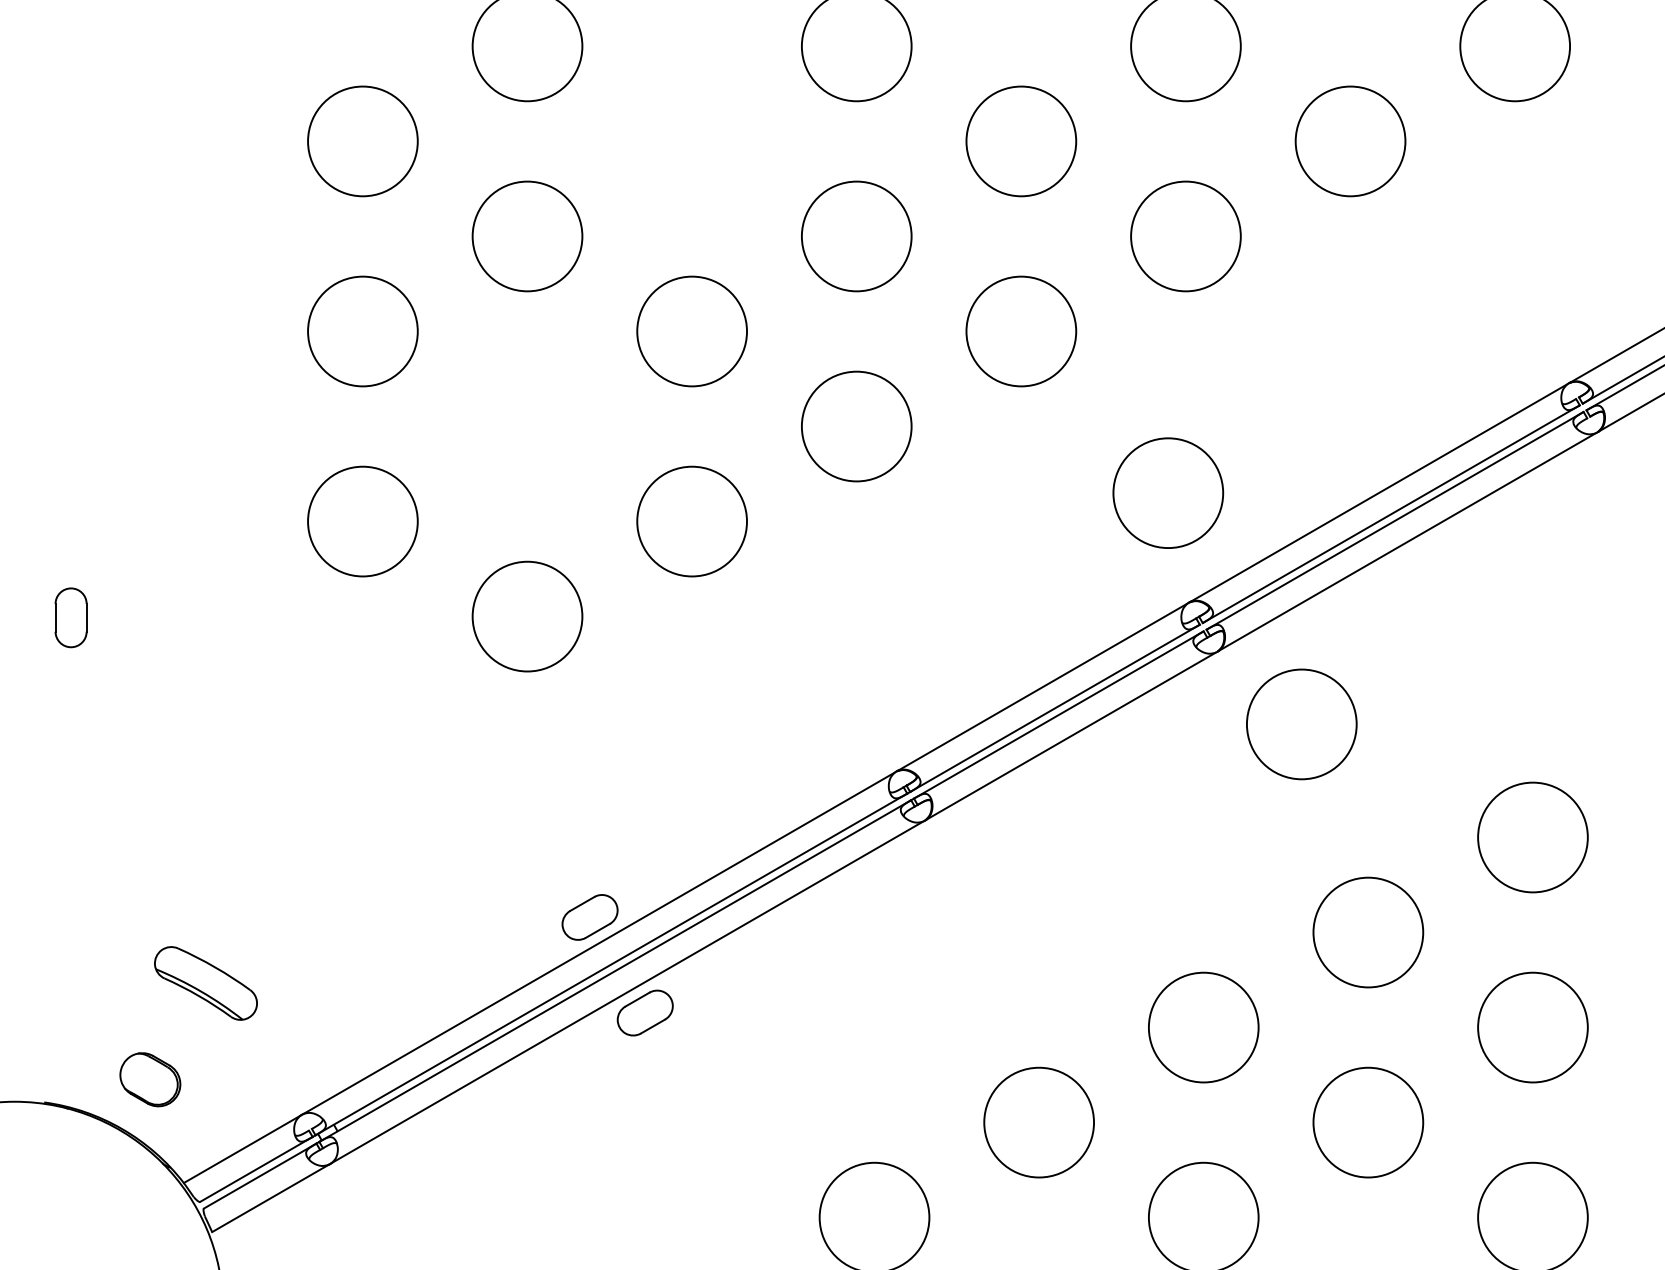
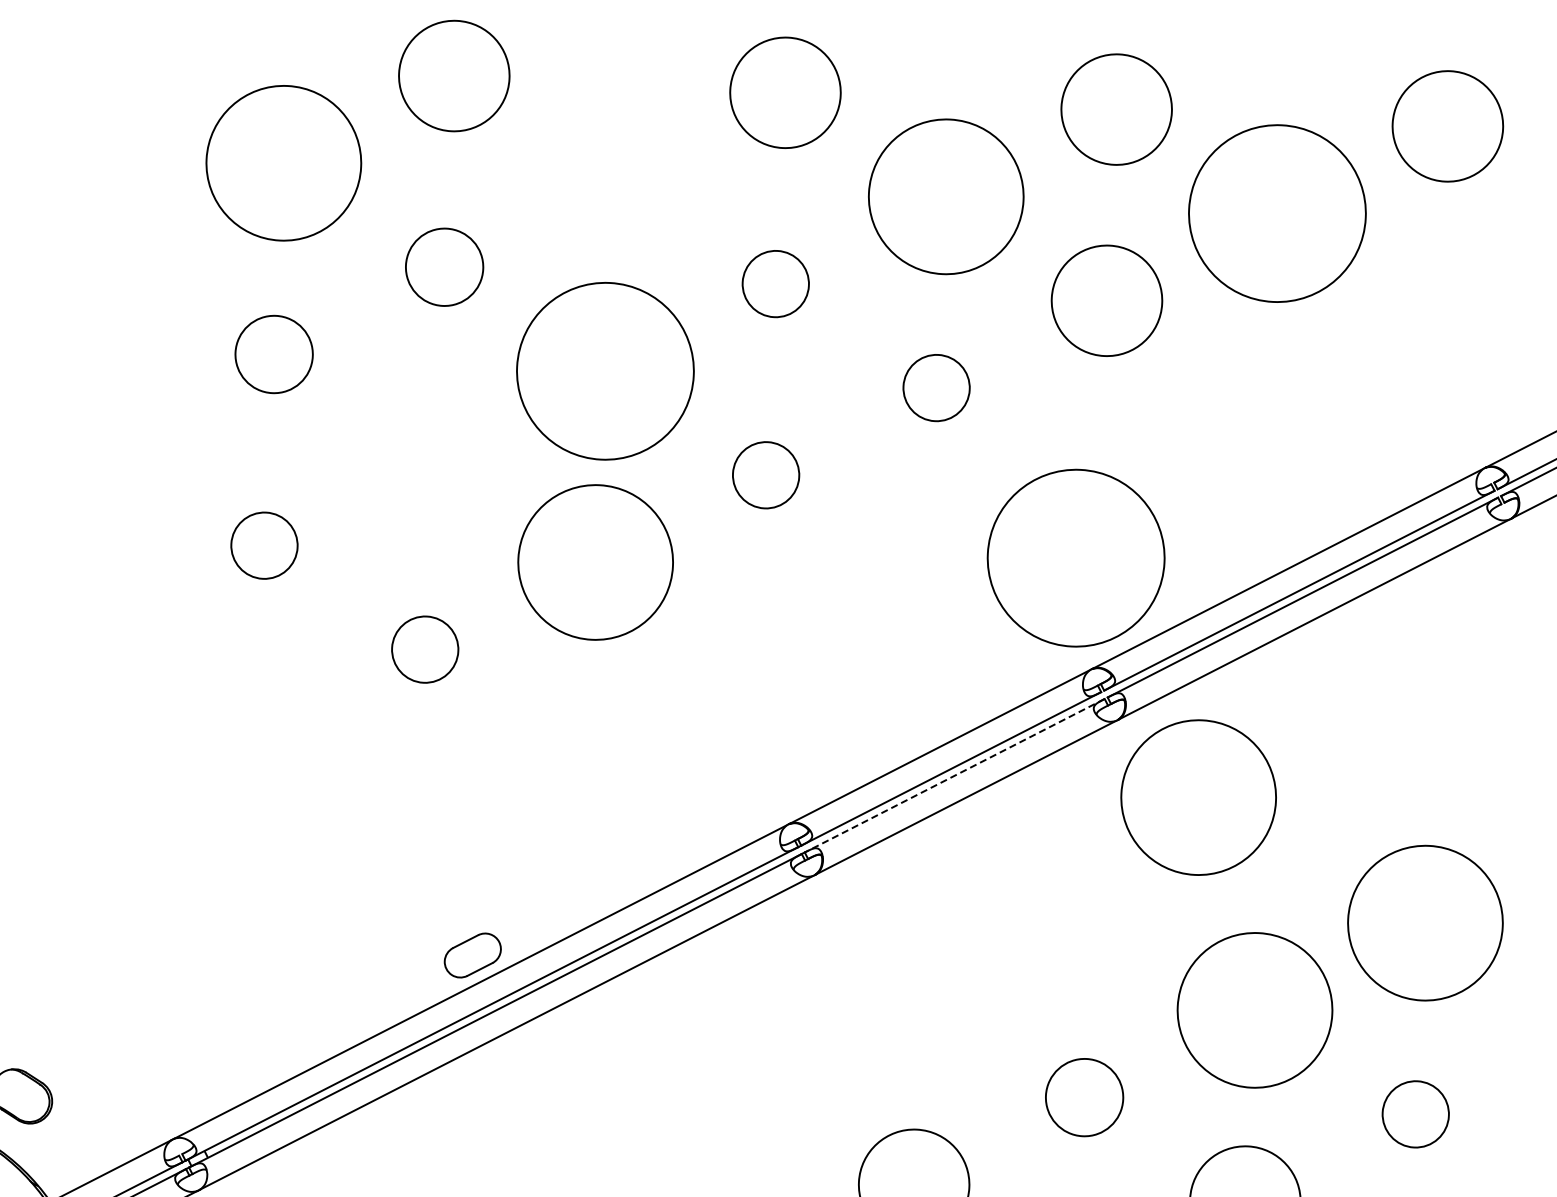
circle: (362, 141) -> (283, 163), size x1.4
circle: (1021, 141) -> (946, 196), size x1.4
circle: (1350, 141) -> (1277, 213), size x1.6
circle: (527, 236) -> (444, 267), size x0.7
circle: (856, 236) -> (775, 284), size x0.6
circle: (362, 331) -> (273, 354), size x0.7
circle: (691, 331) -> (604, 371), size x1.6
circle: (1021, 331) -> (936, 388), size x0.6
circle: (856, 426) -> (765, 475), size x0.6
circle: (1168, 493) -> (1076, 558), size x1.6
circle: (362, 521) -> (264, 545), size x0.6
circle: (692, 521) -> (596, 562), size x1.4
circle: (527, 616) -> (425, 649), size x0.6
line: (1058, 715) -> (954, 776), solid -> dashed
circle: (1301, 724) -> (1198, 797), size x1.4
circle: (1532, 837) -> (1425, 923), size x1.4
circle: (1368, 932) -> (1255, 1010), size x1.4
part: (205, 983) -> (82, 1002), removed
part: (644, 1012) -> (522, 1053), removed
circle: (1203, 1027) -> (1084, 1097), size x0.7
circle: (1532, 1027) -> (1415, 1114), size x0.6

